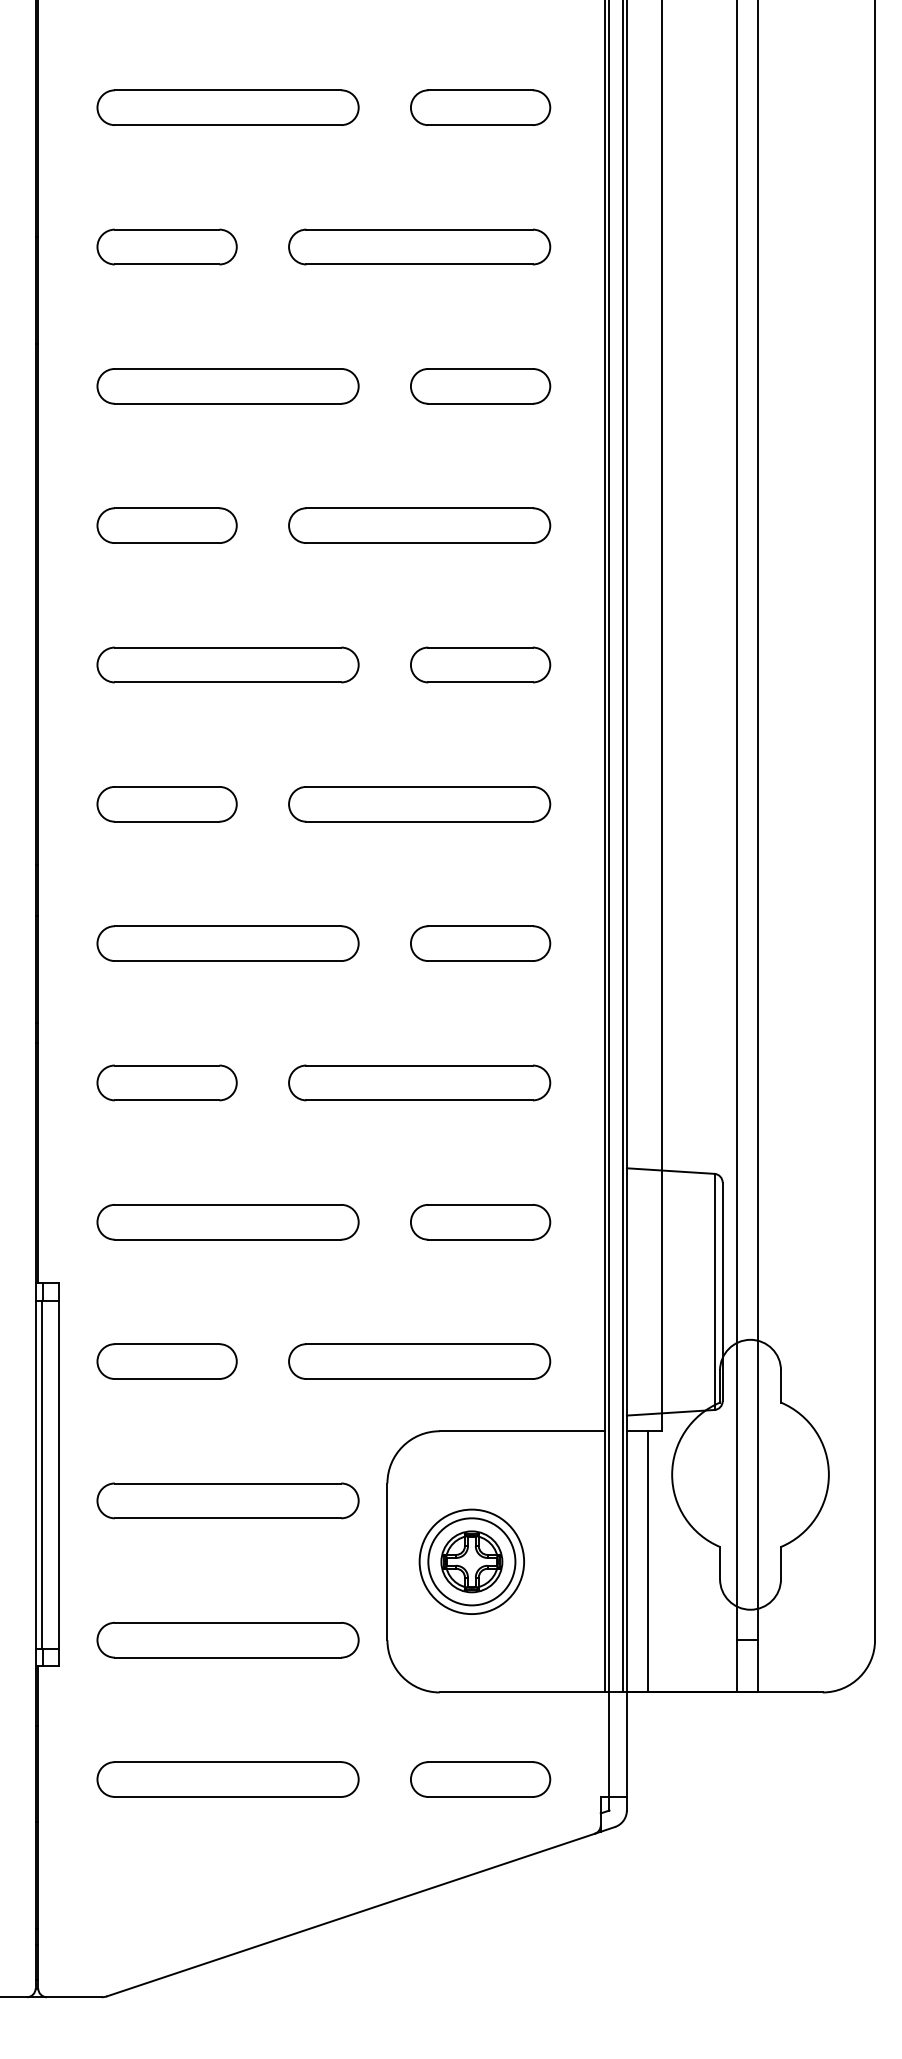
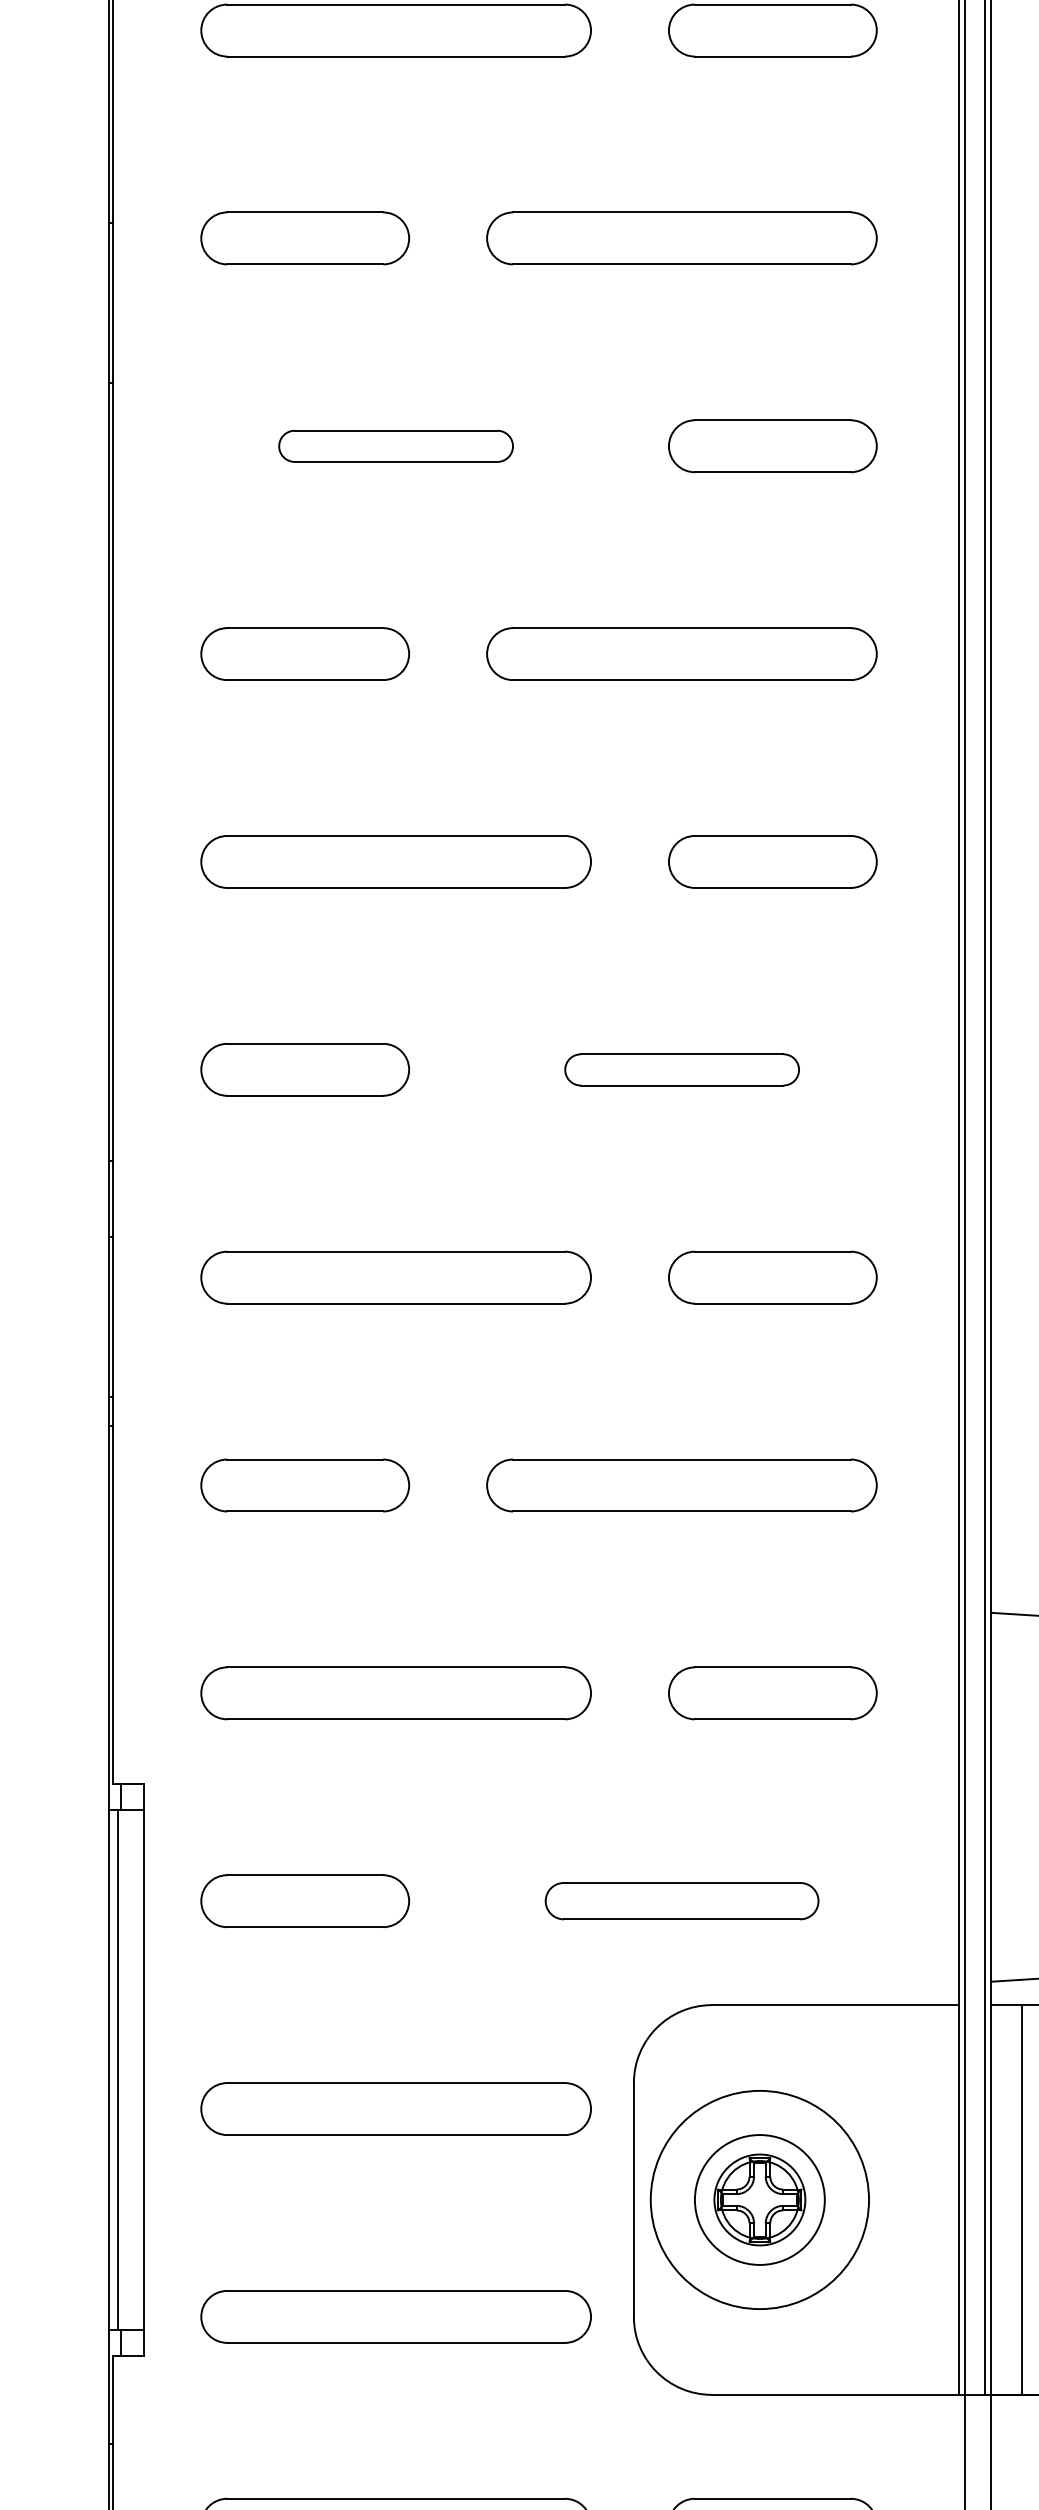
part: (227, 386) -> (395, 446), size x0.6
part: (419, 804) -> (681, 1070), size x0.6
part: (419, 1361) -> (681, 1901), size x0.7
circle: (471, 1561) -> (759, 2199), size x1.4

